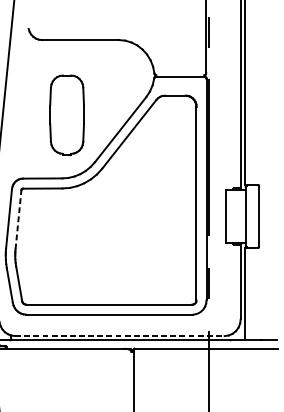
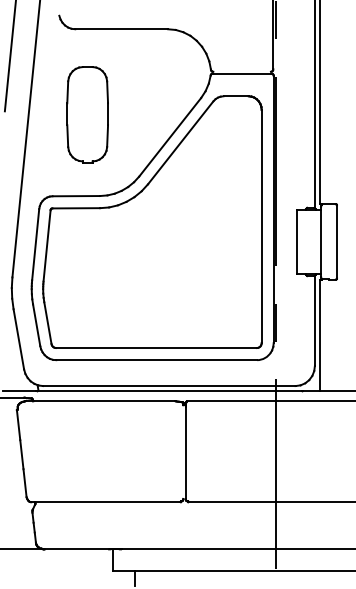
part: (66, 114) -> (87, 114), moved
line: (18, 219) -> (47, 245), dashed -> solid
line: (120, 336) -> (169, 386), dashed -> solid

